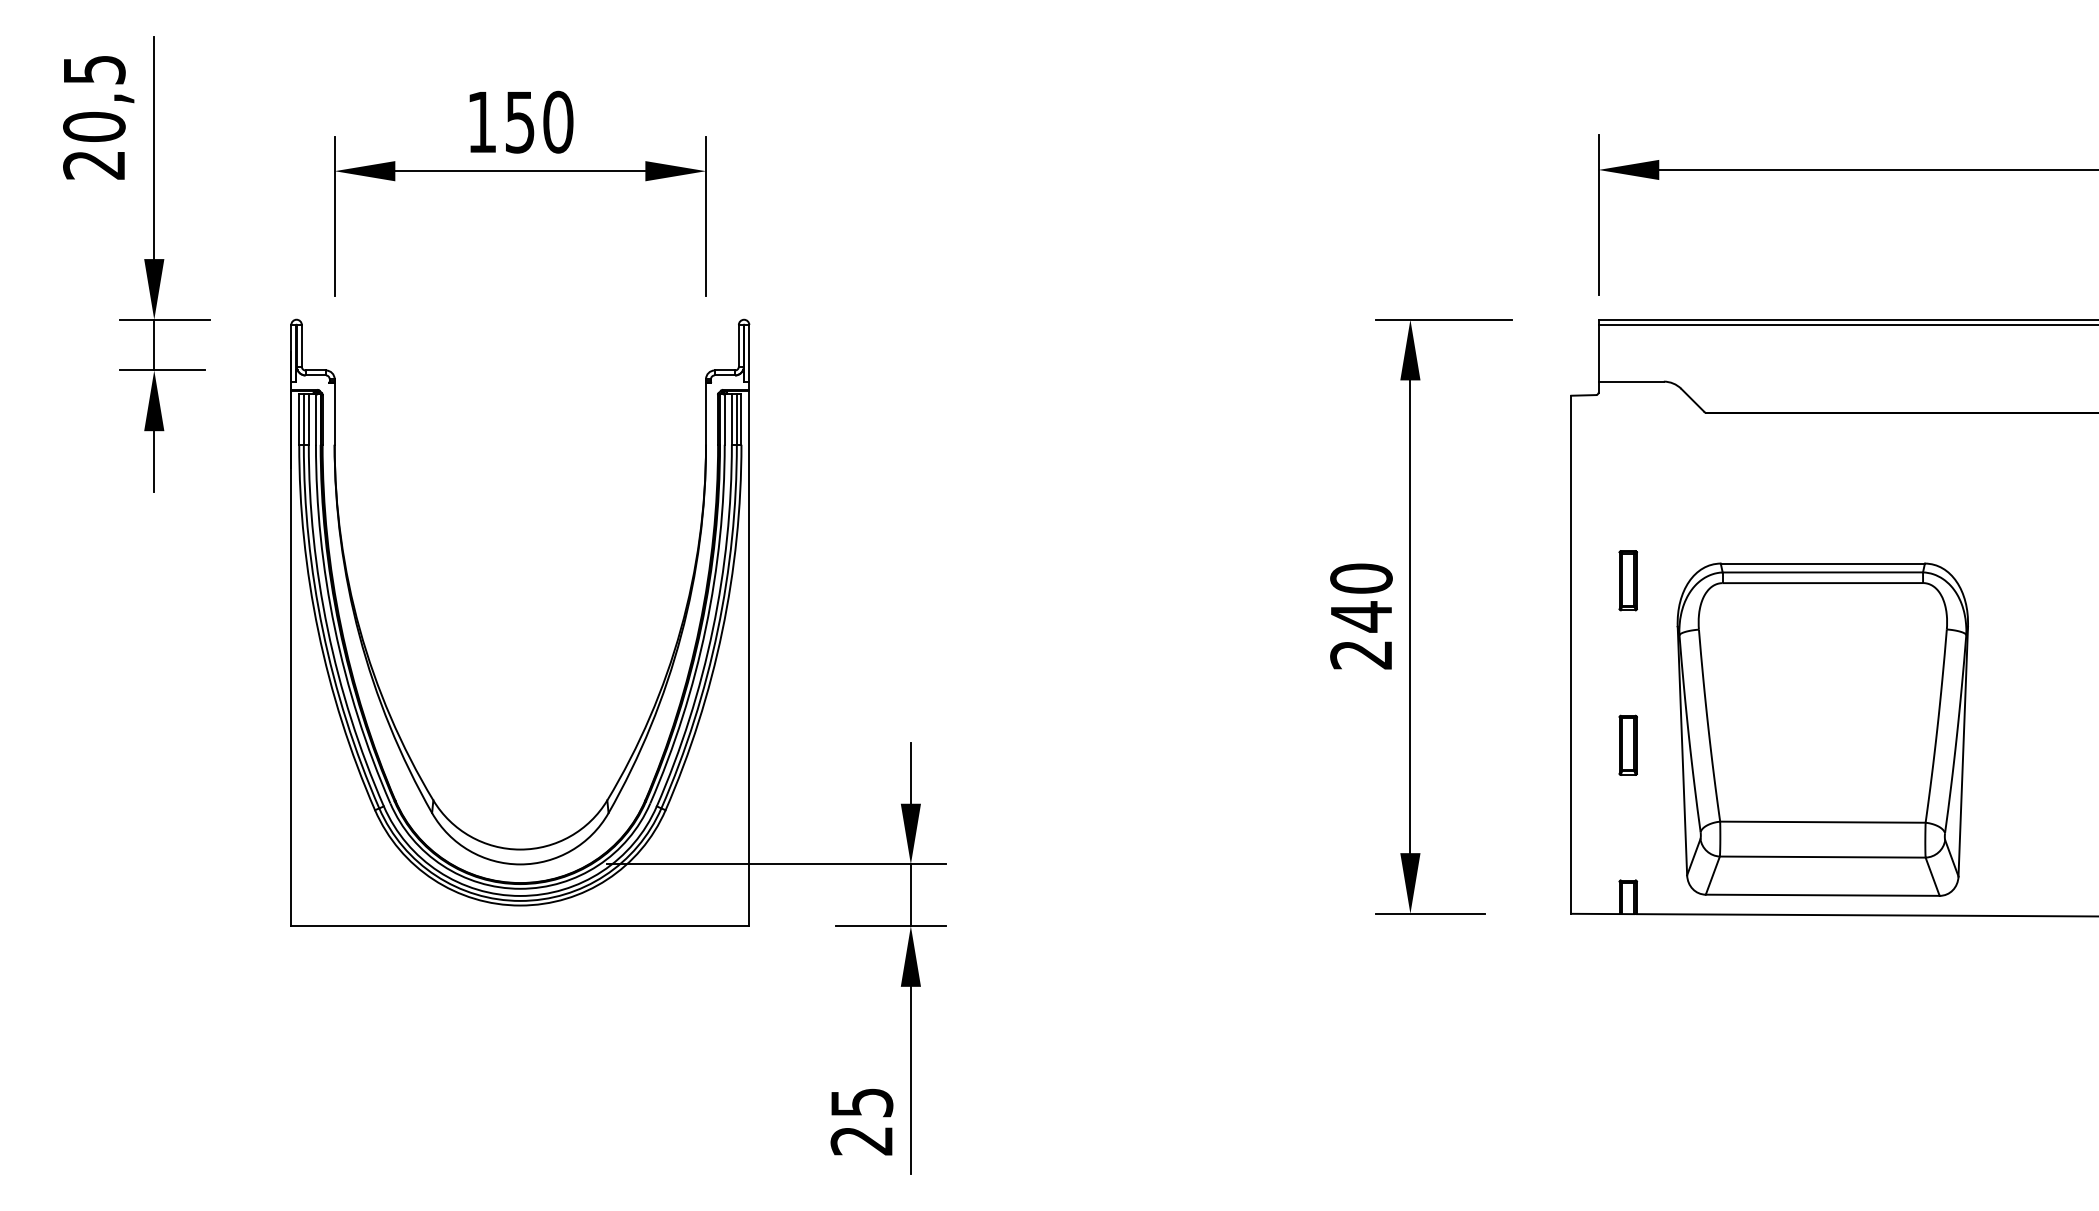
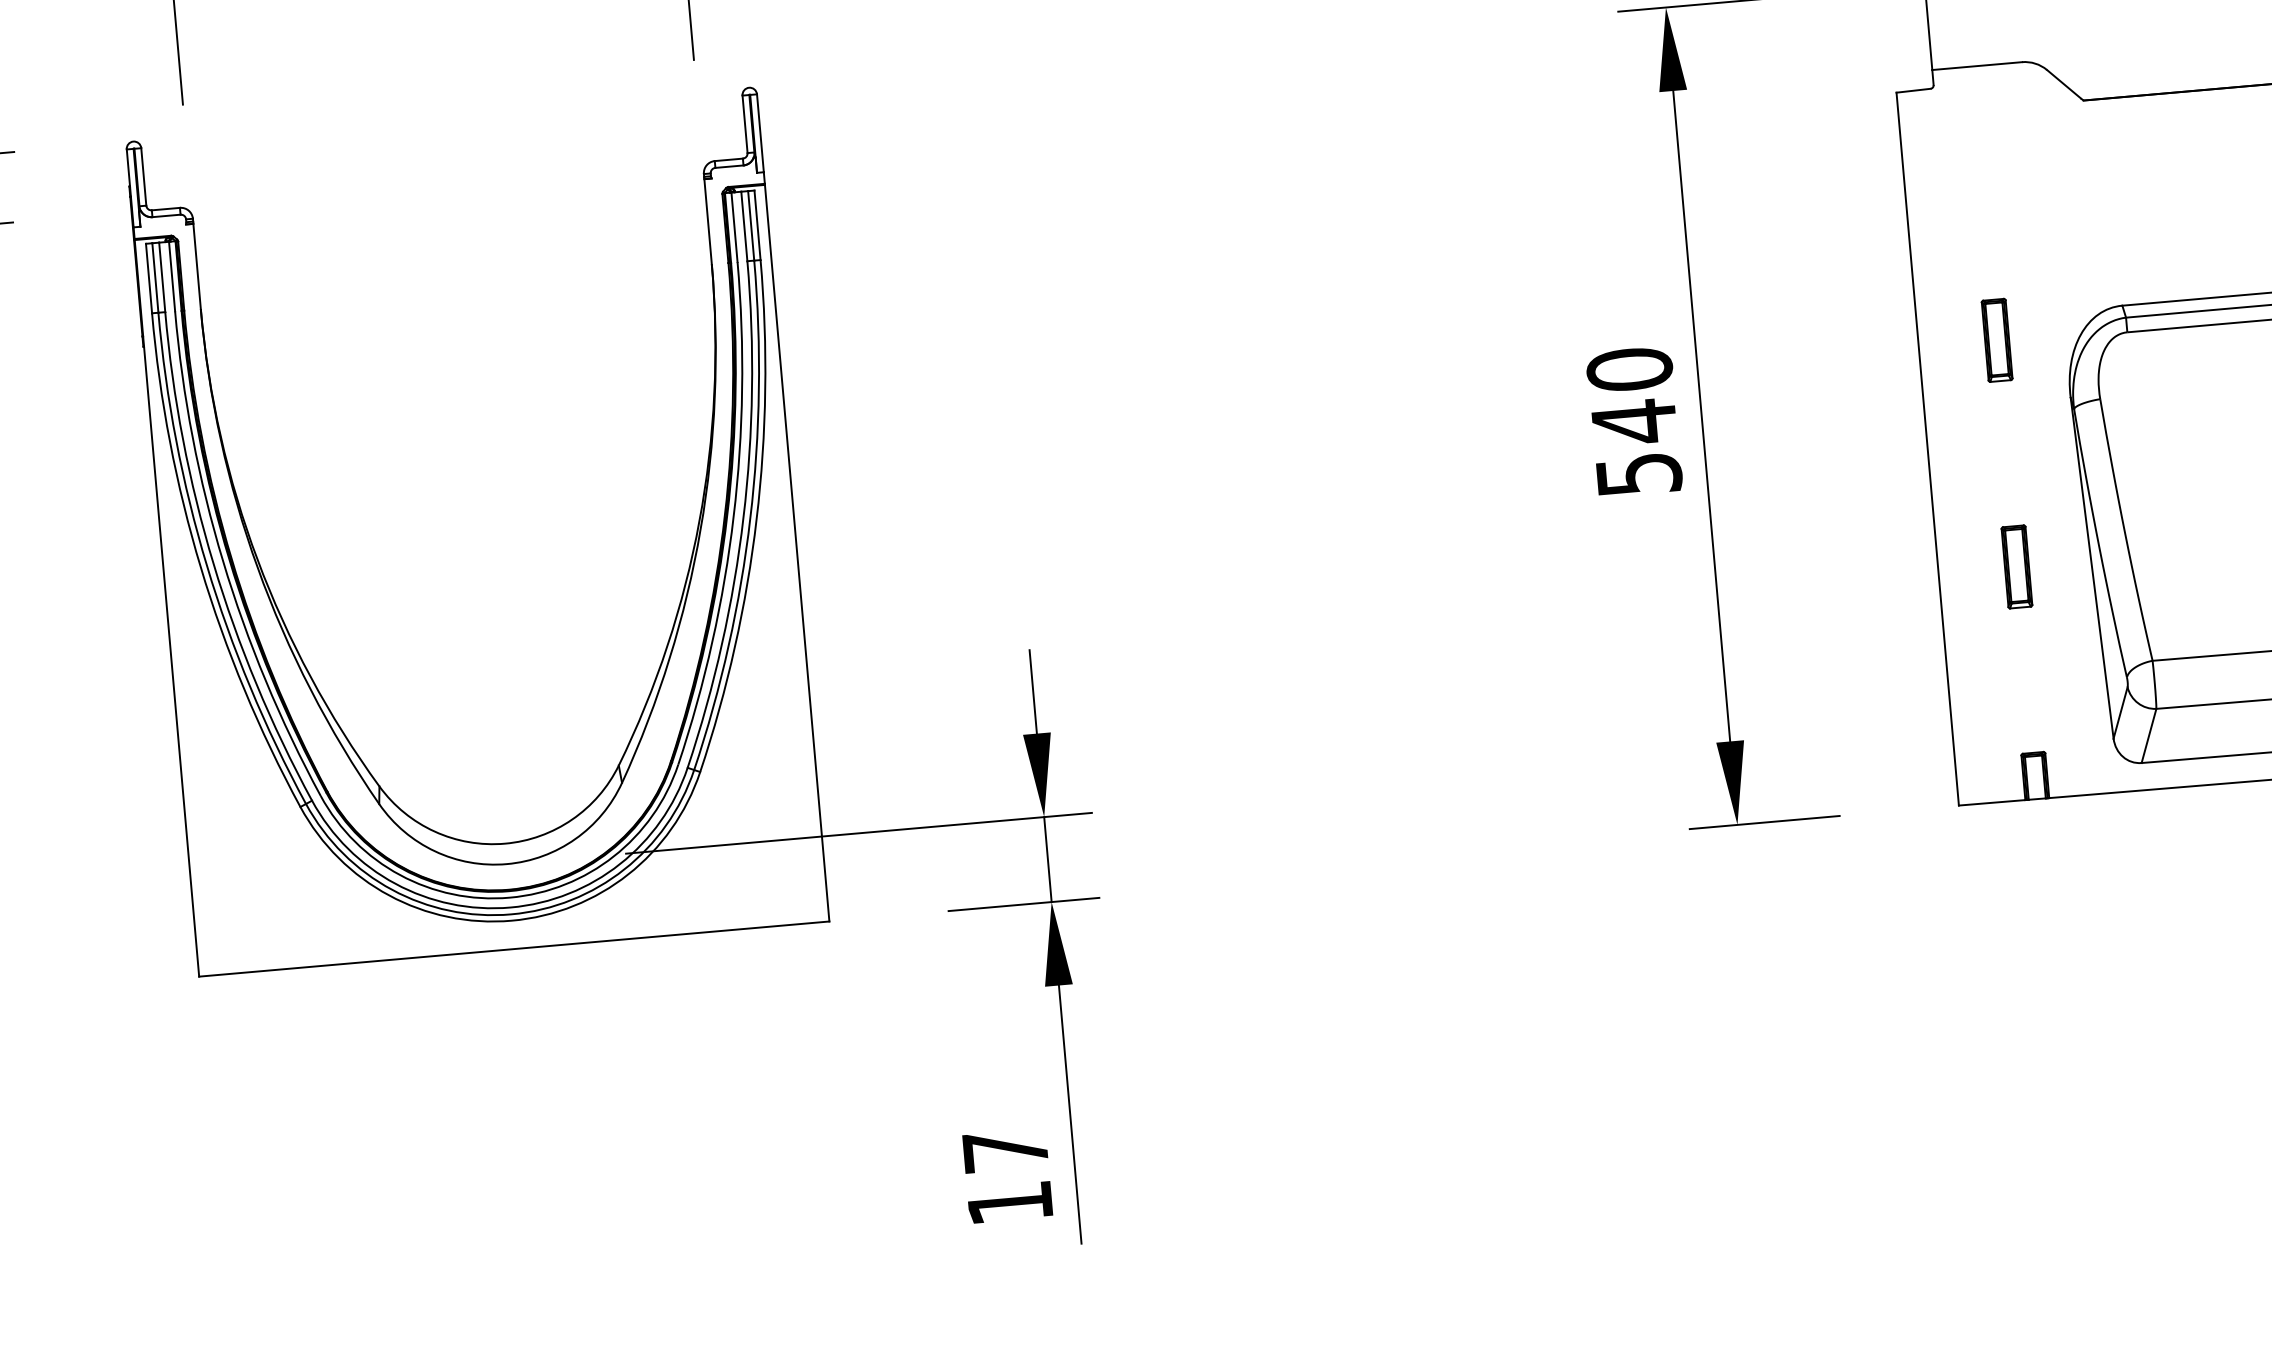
text: (1361, 655) -> (1639, 475), 240 -> 540
text: (861, 1121) -> (1007, 1176), 25 -> 17

